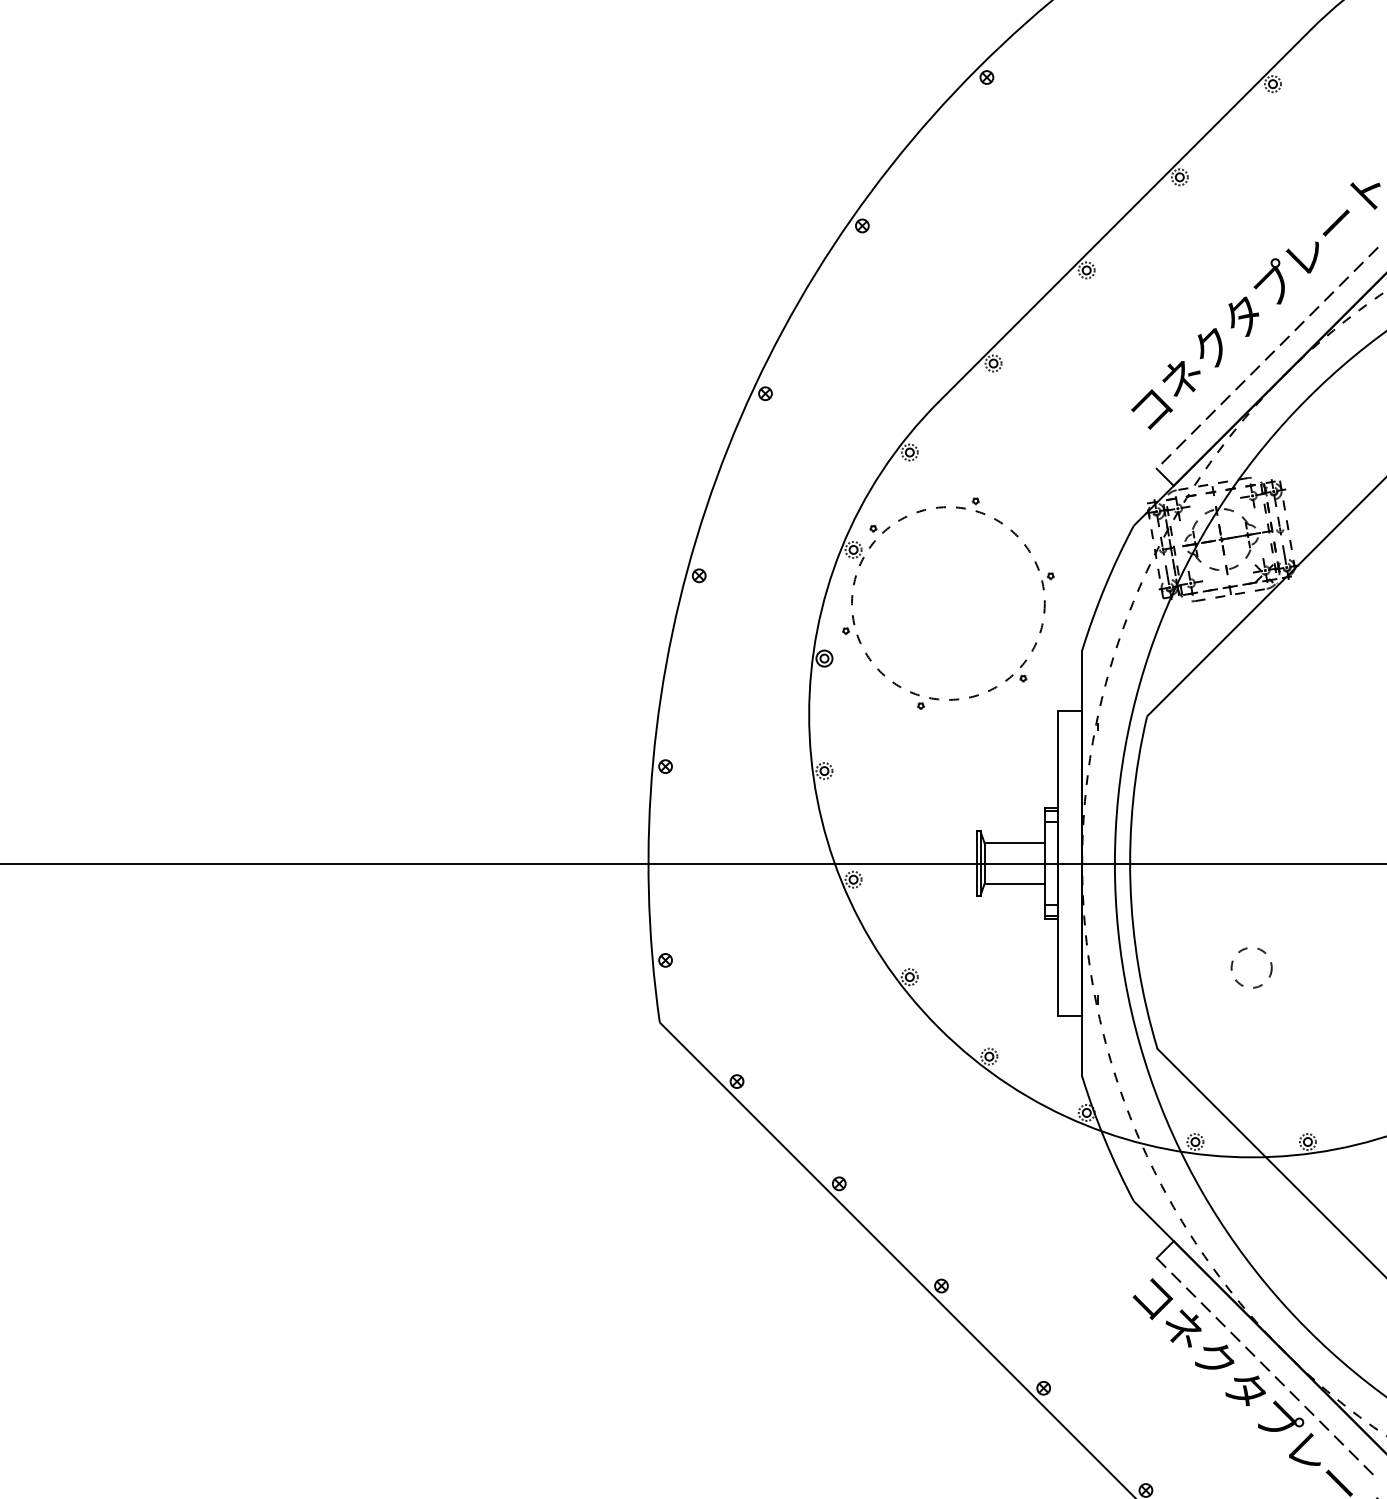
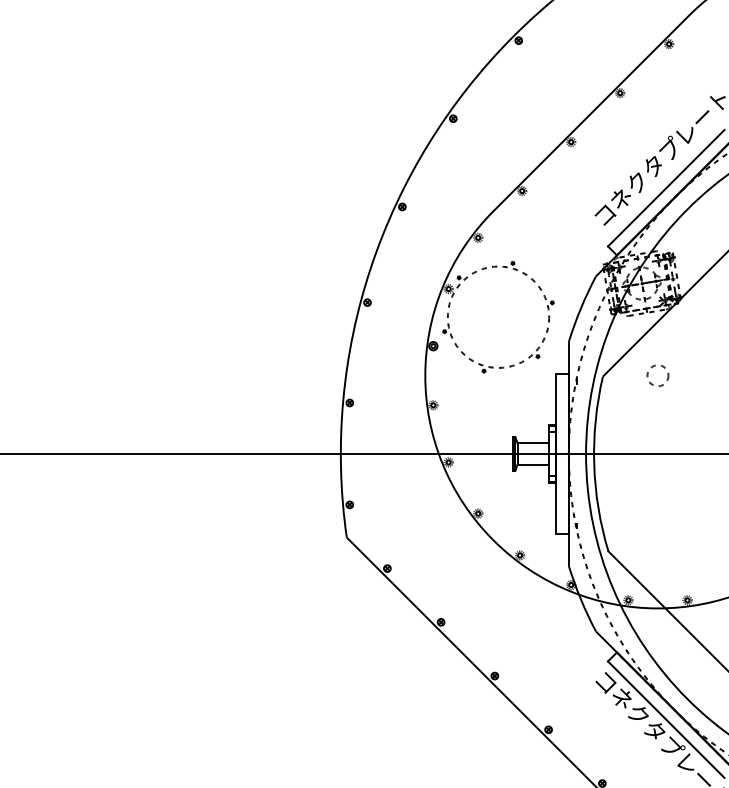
line: (1266, 358) -> (665, 188), dashed -> solid
circle: (1250, 967) -> (657, 375), moved
line: (1267, 1370) -> (666, 720), dashed -> solid

